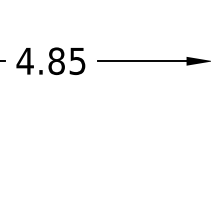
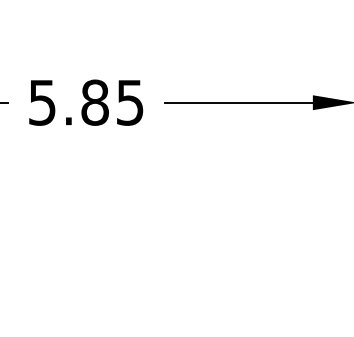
text: (24, 61) -> (41, 103), 4.85 -> 5.85

